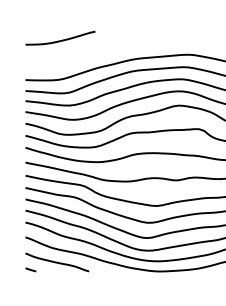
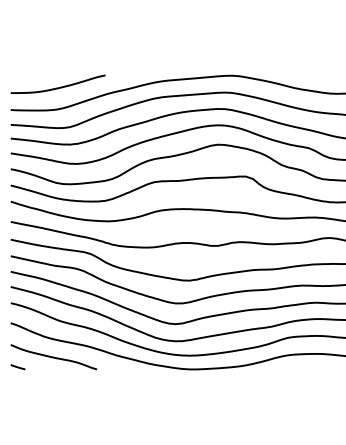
curve: (60, 40) -> (57, 87), moved

